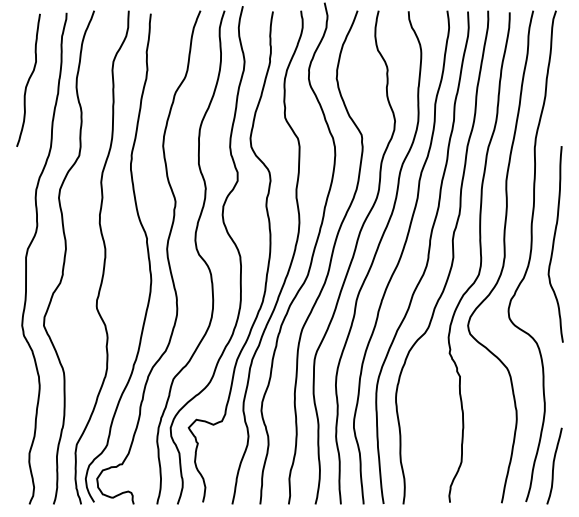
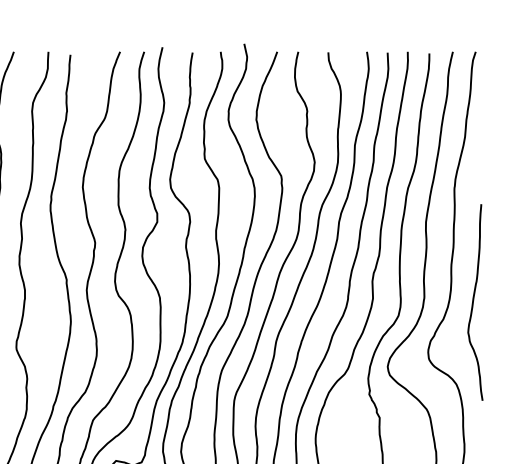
curve: (554, 244) -> (474, 302), moved

